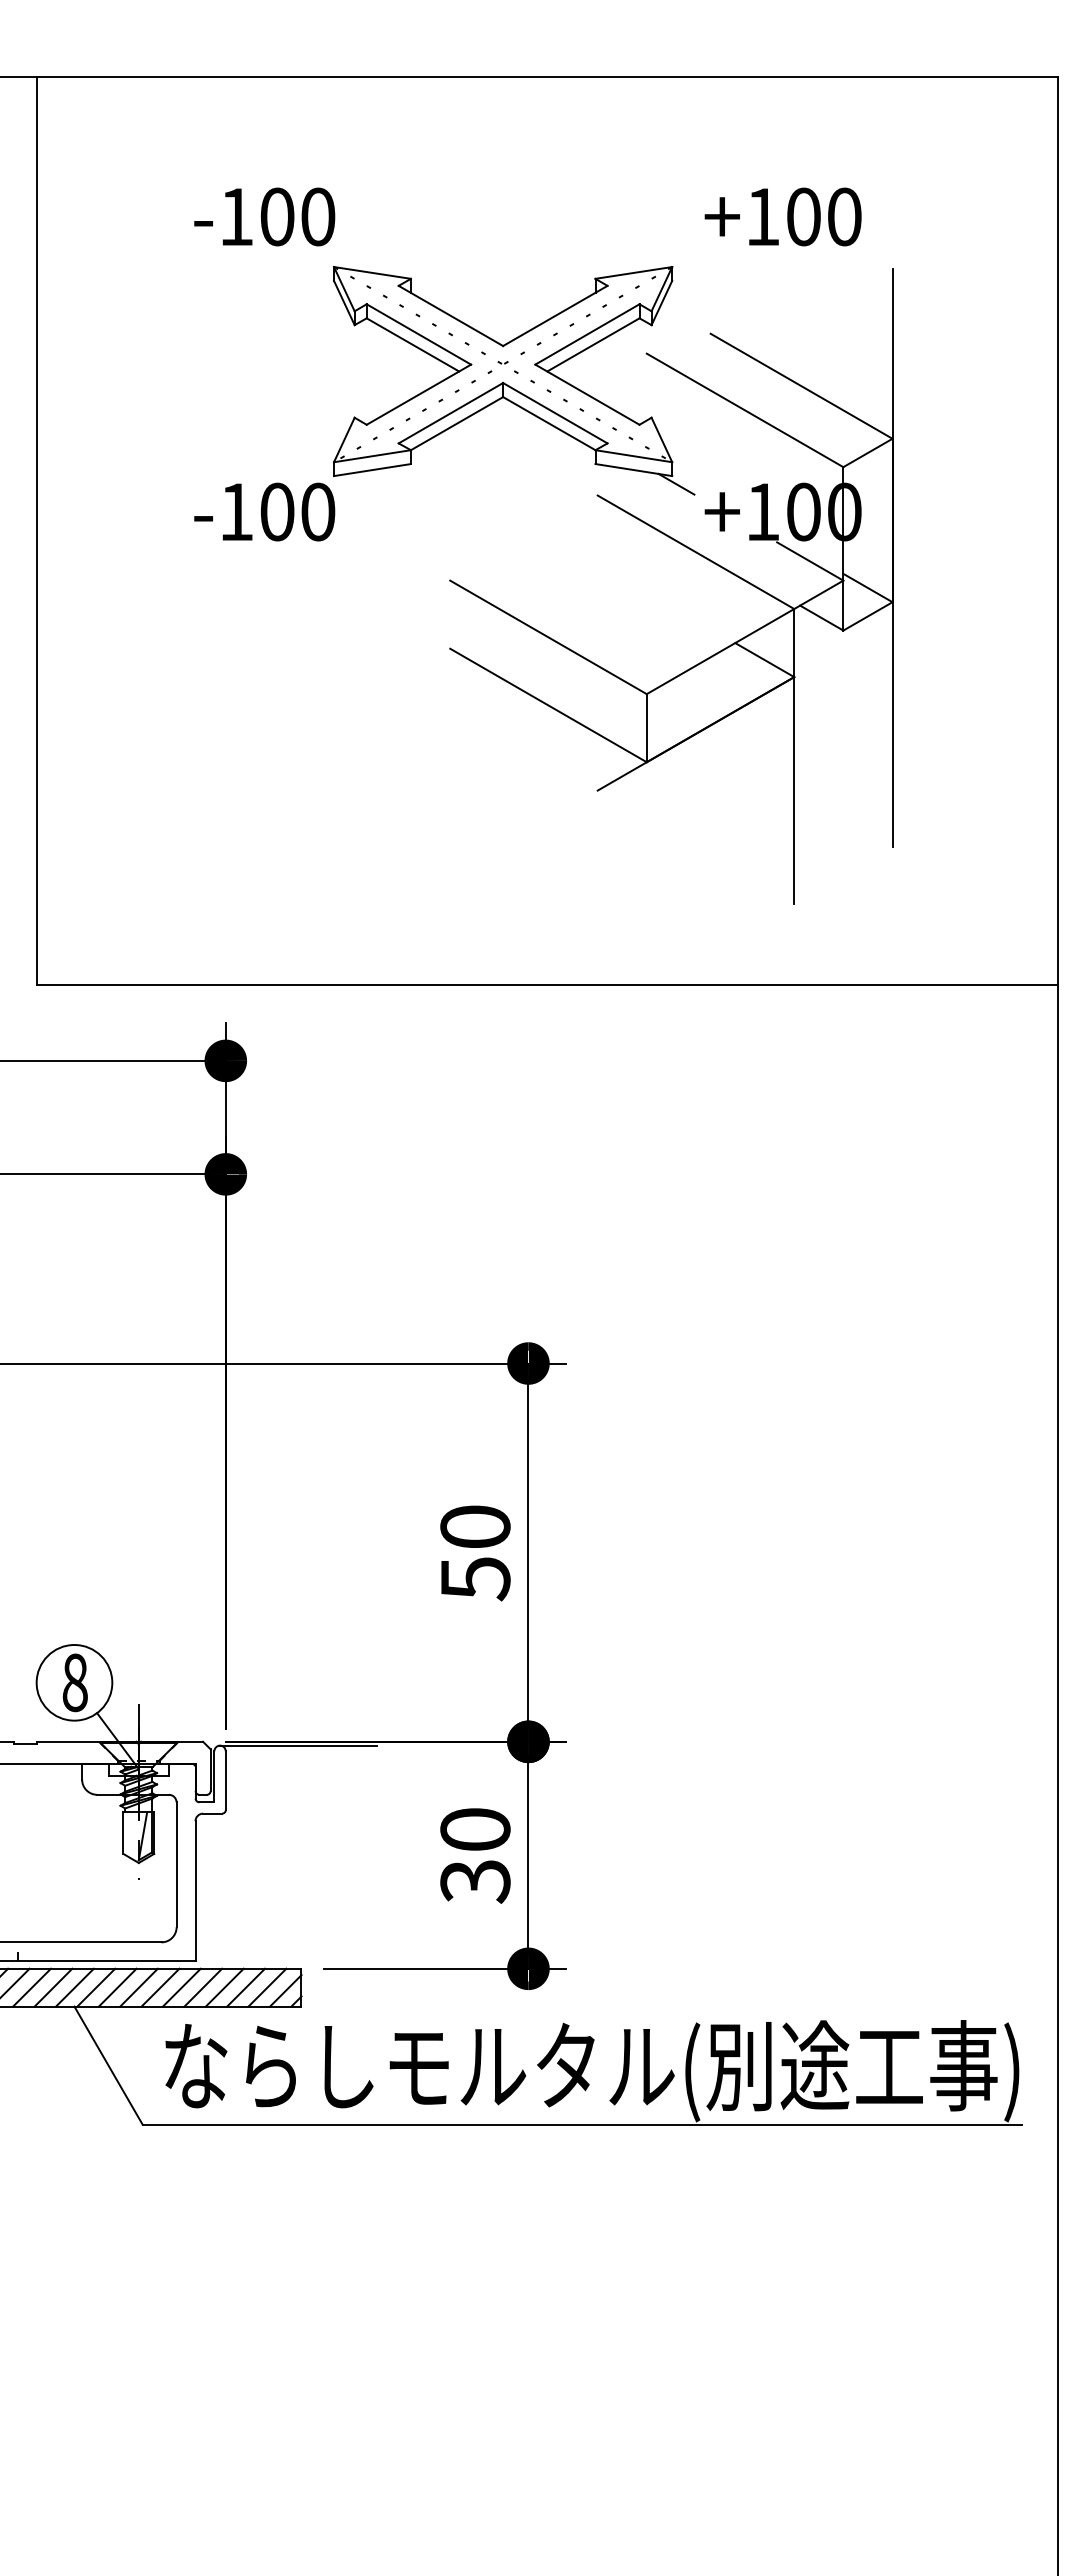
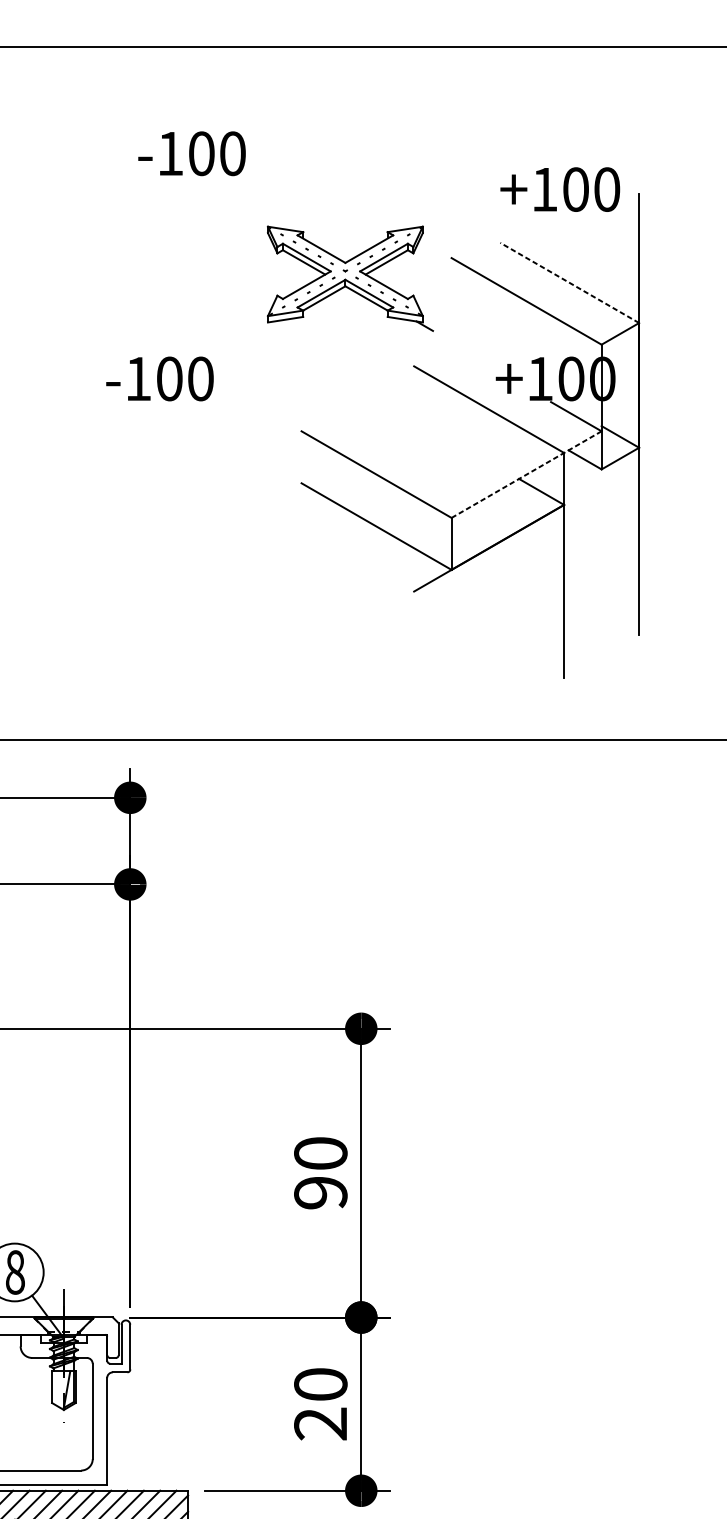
text: (264, 216) -> (191, 153), moved
text: (782, 216) -> (559, 189), moved
part: (514, 380) -> (350, 278), size x0.6
line: (801, 386) -> (569, 283), solid -> dashed
line: (744, 637) -> (526, 474), solid -> dashed
text: (475, 1579) -> (320, 1193), 50 -> 90
line: (298, 1745) -> (185, 1320), removed
text: (475, 1881) -> (320, 1424), 30 -> 20

